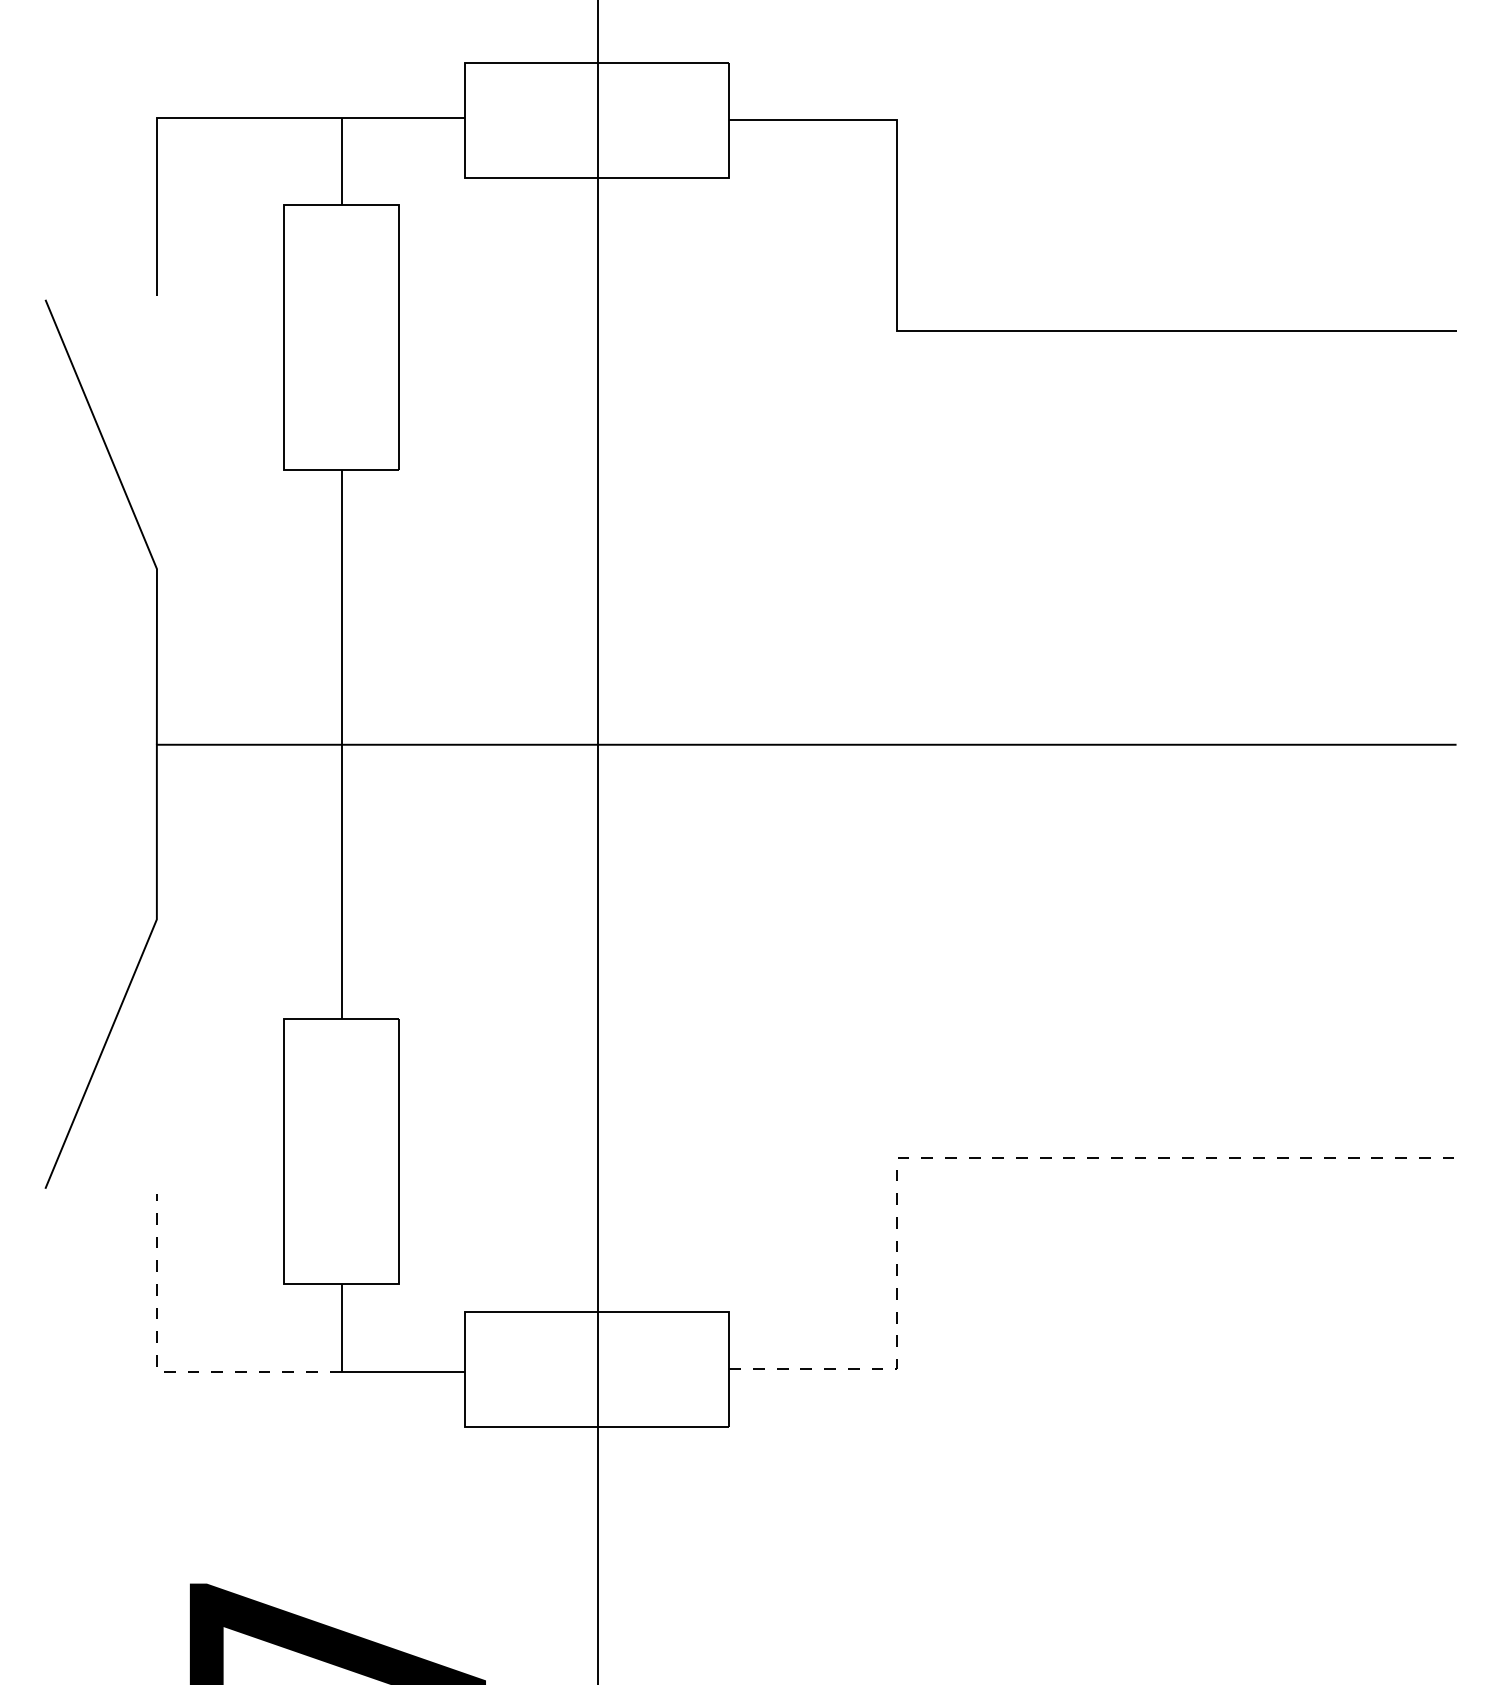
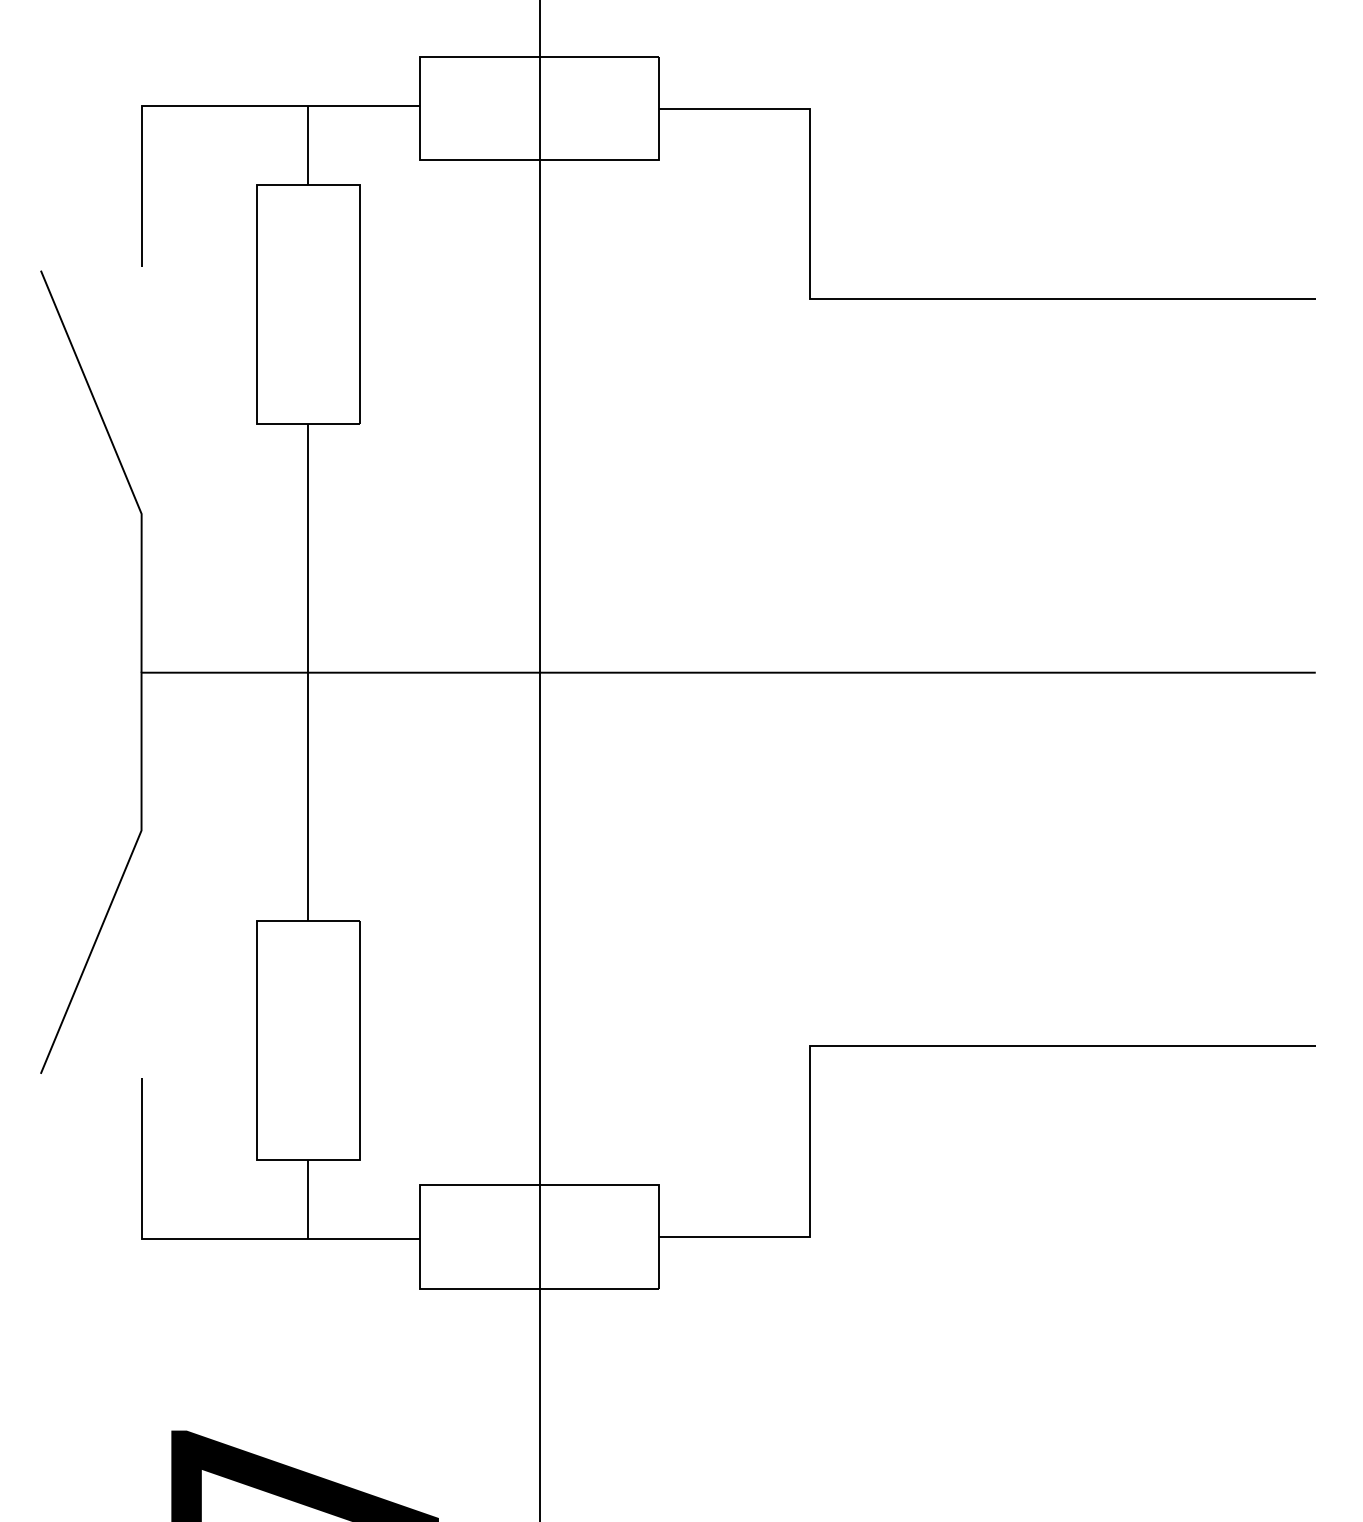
line: (986, 1158) -> (891, 1046), dashed -> solid
line: (158, 1371) -> (143, 1238), dashed -> solid

